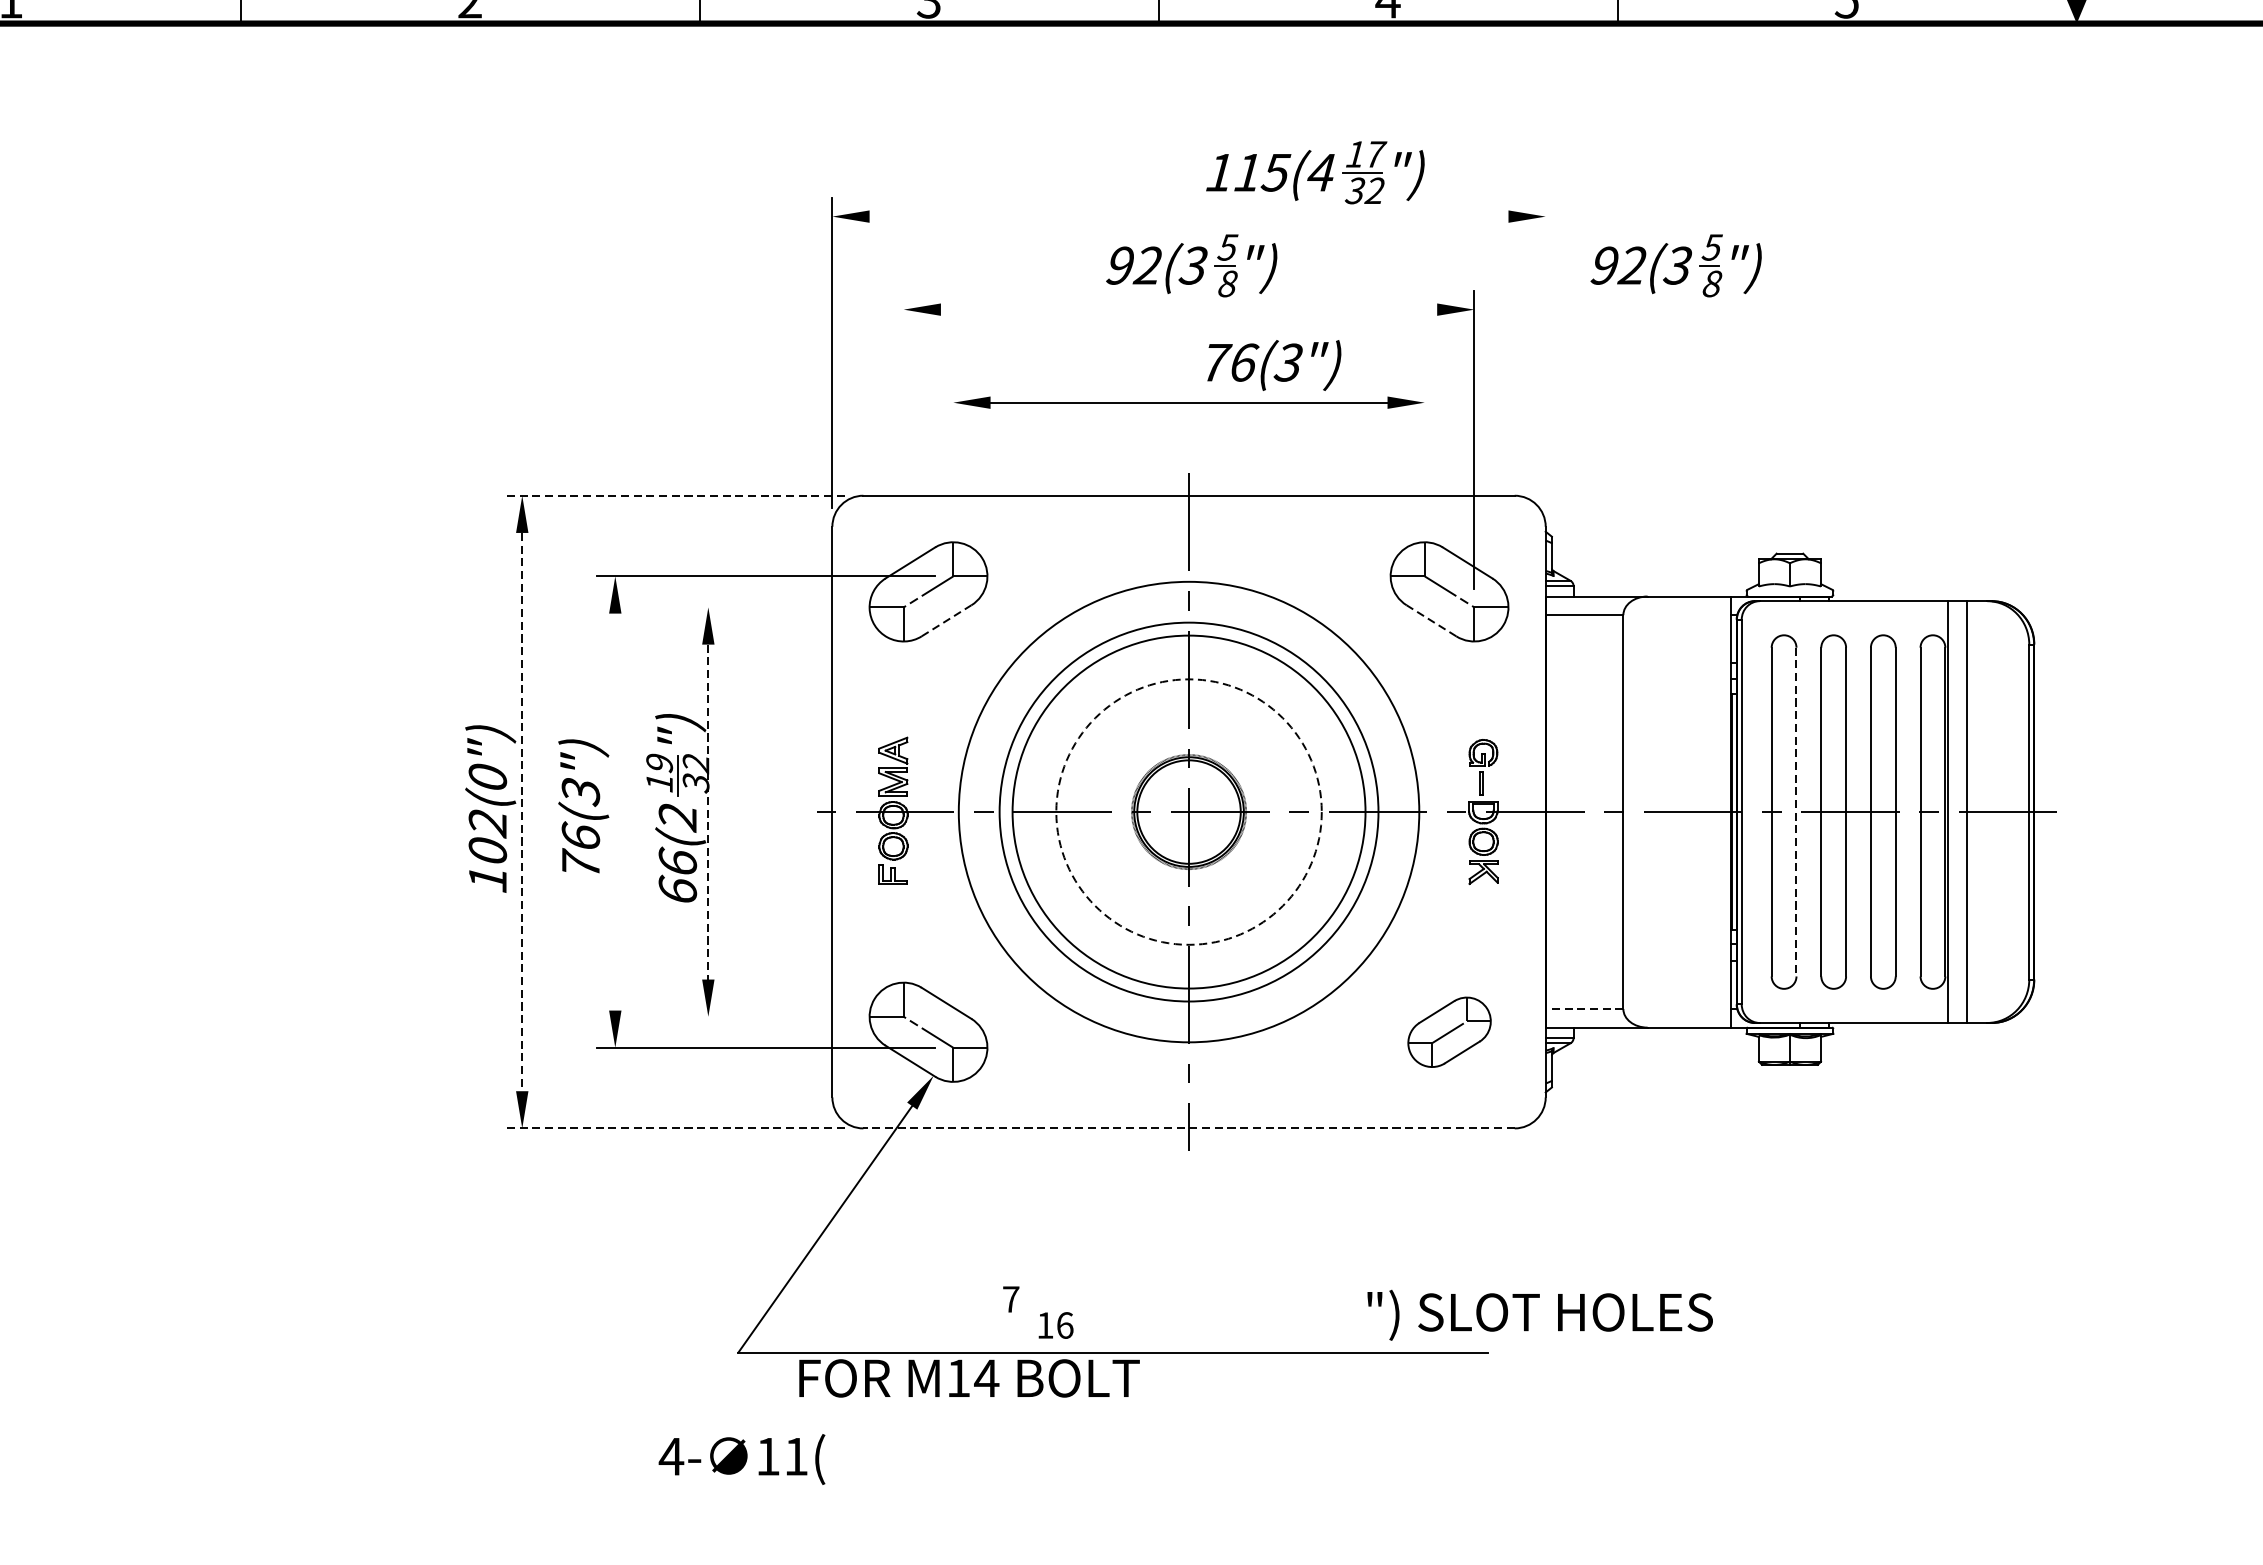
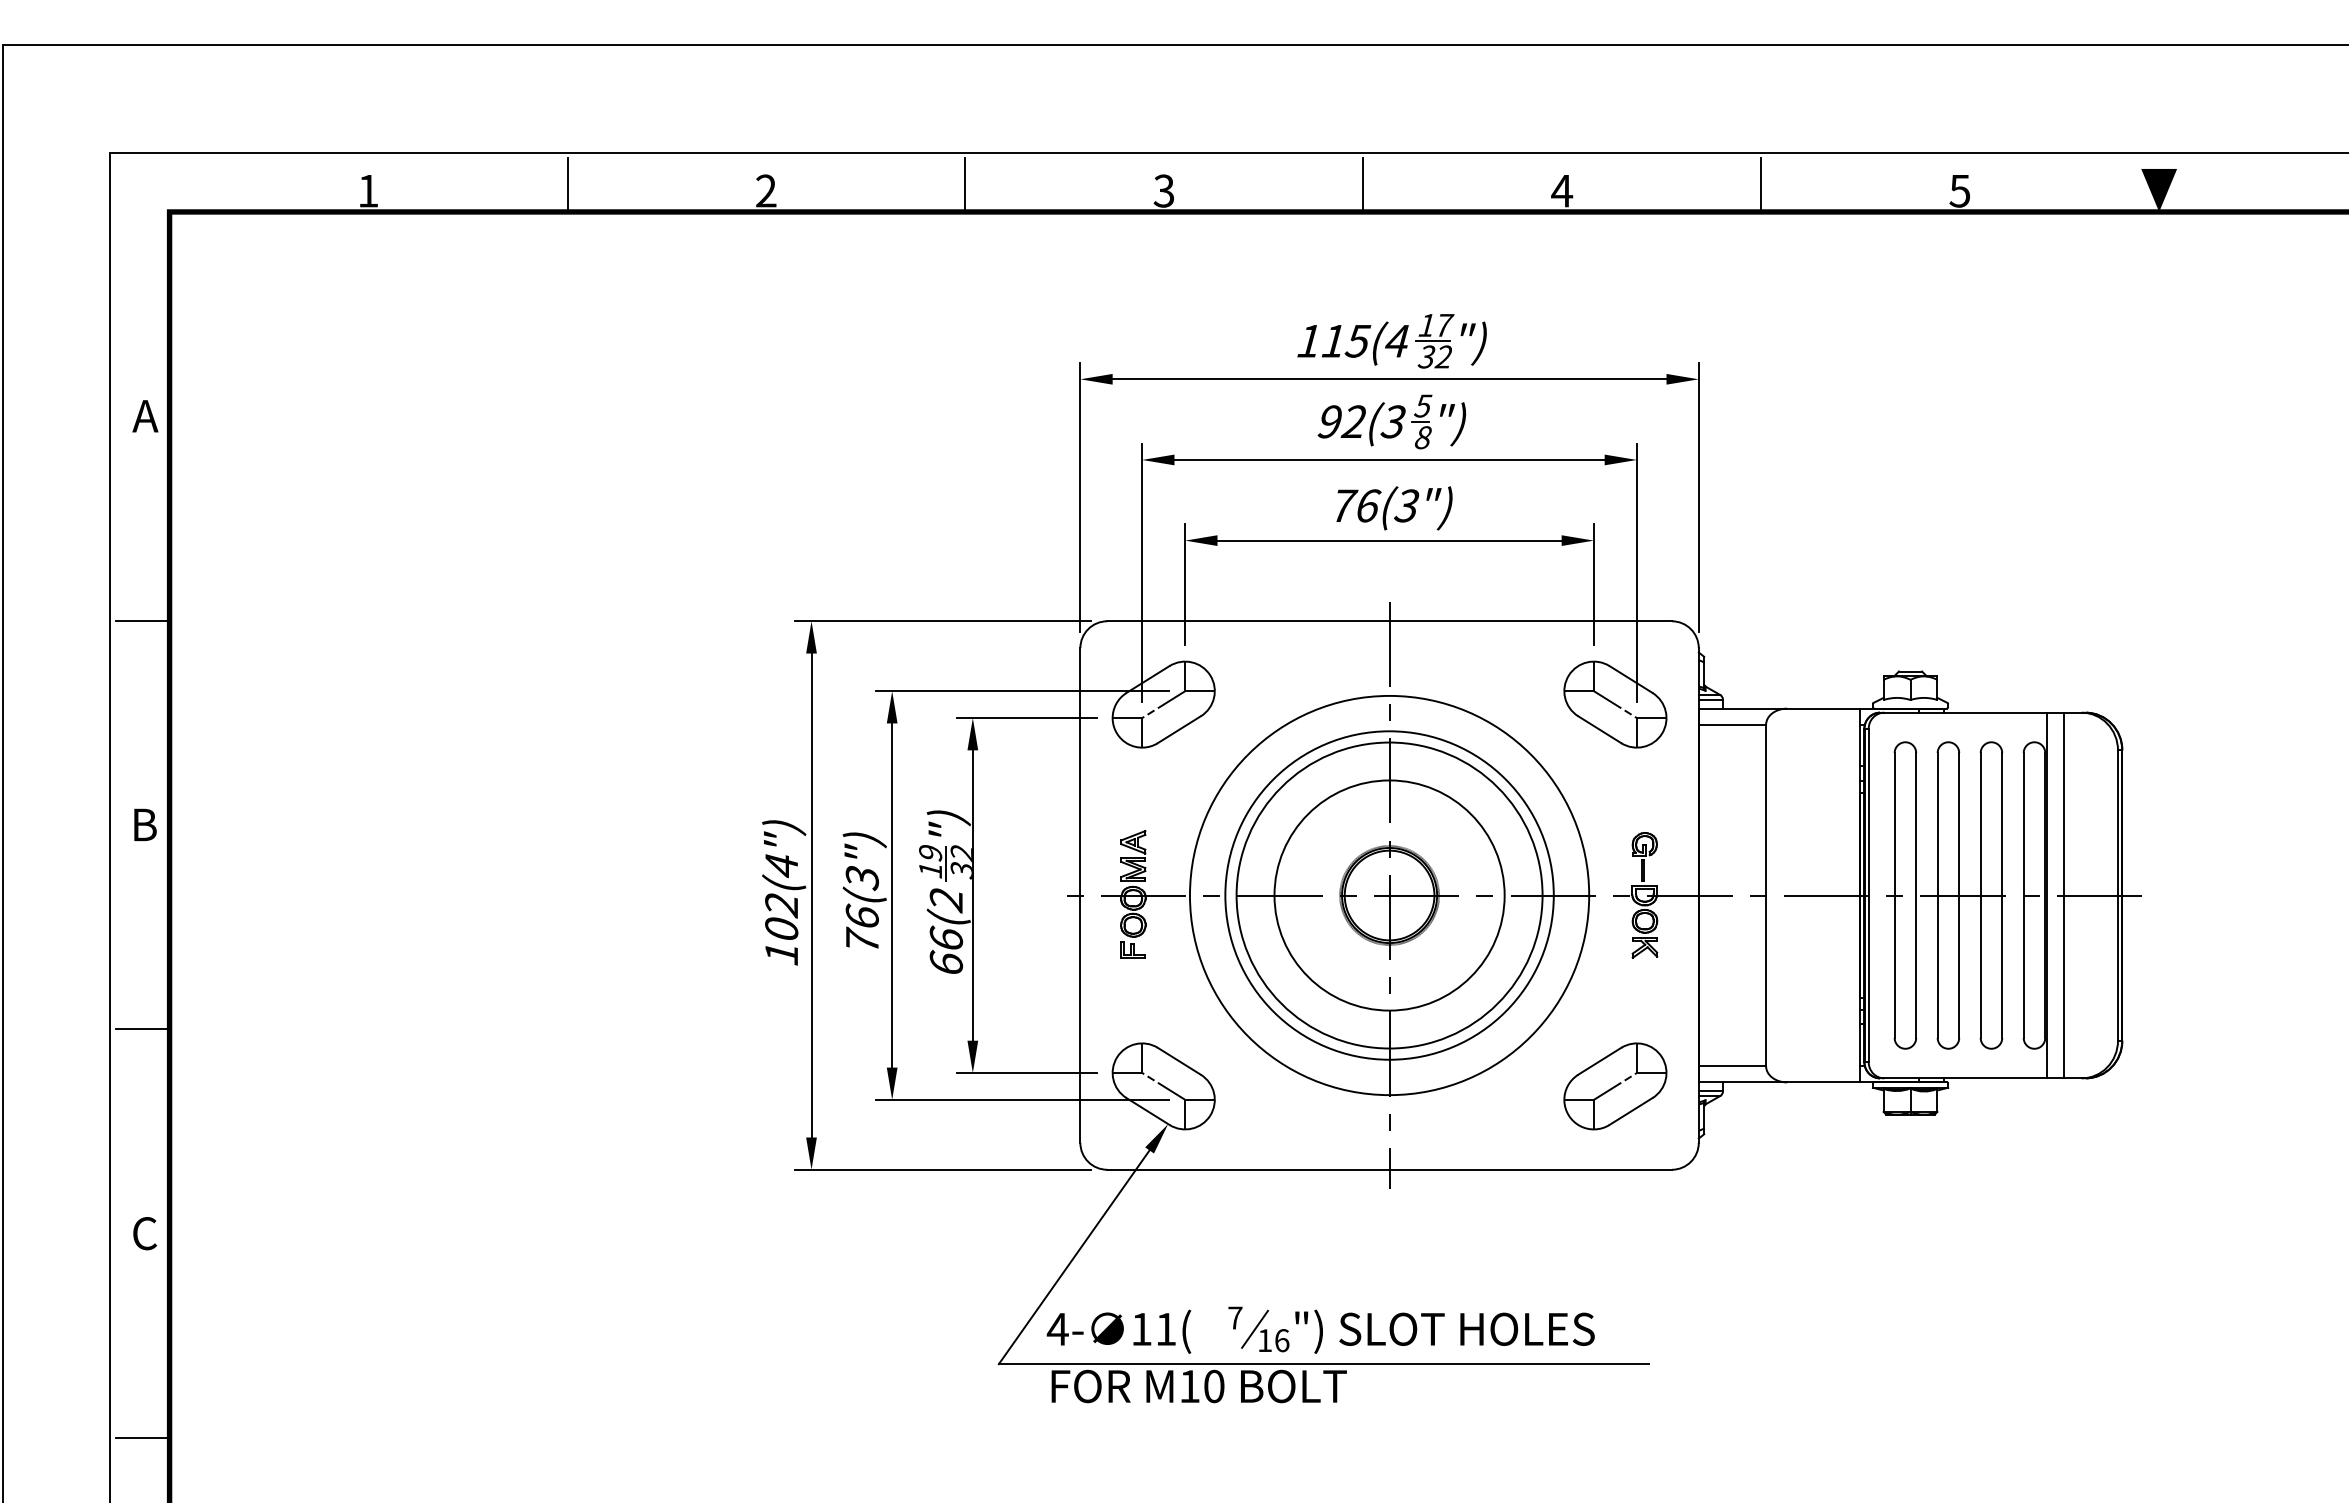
part: (1314, 173) -> (1391, 341), moved
line: (1188, 216) -> (1389, 379), added
part: (1675, 265) -> (1811, 421), removed
line: (1188, 309) -> (1389, 459), added
line: (1545, 352) -> (1698, 497), added
text: (1274, 365) -> (1394, 508), moved
line: (904, 439) -> (1142, 572), added
line: (953, 453) -> (1185, 584), added
line: (1424, 453) -> (1593, 584), added
line: (674, 495) -> (943, 621), dashed -> solid
line: (770, 607) -> (1026, 718), added
line: (946, 620) -> (1179, 729), dashed -> solid
line: (1431, 620) -> (1599, 729), dashed -> solid
text: (487, 777) -> (781, 865), 102(0") -> 102(4")
line: (522, 812) -> (811, 895), dashed -> solid
line: (615, 812) -> (892, 895), added
circle: (1188, 812) -> (1389, 895), dashed -> solid
line: (707, 813) -> (972, 896), dashed -> solid
line: (1796, 813) -> (1916, 896), dashed -> solid
line: (1584, 1009) -> (1732, 1066), dashed -> solid
line: (770, 1016) -> (1026, 1072), added
part: (1449, 1032) -> (1615, 1086), size x1.43
line: (674, 1128) -> (943, 1169), dashed -> solid
line: (1188, 1128) -> (1389, 1169), dashed -> solid
line: (1034, 1311) -> (1255, 1328), added
text: (1539, 1314) -> (1444, 1331), moved
text: (987, 1378) -> (1214, 1386), M14 -> M10
text: (741, 1459) -> (1118, 1331), moved

